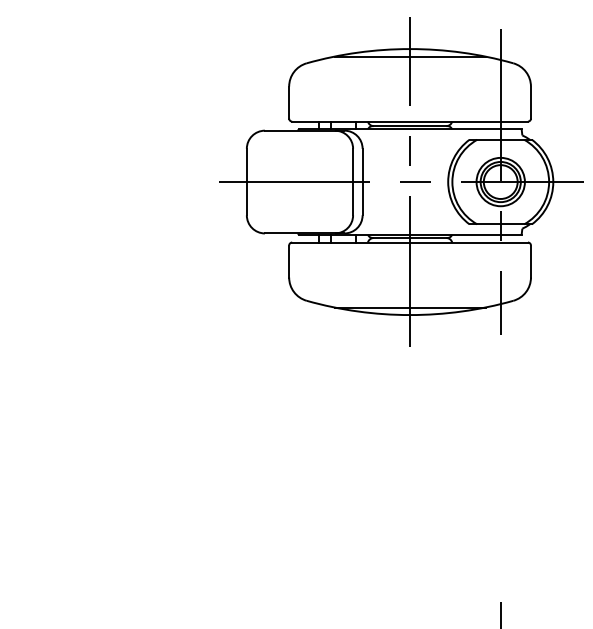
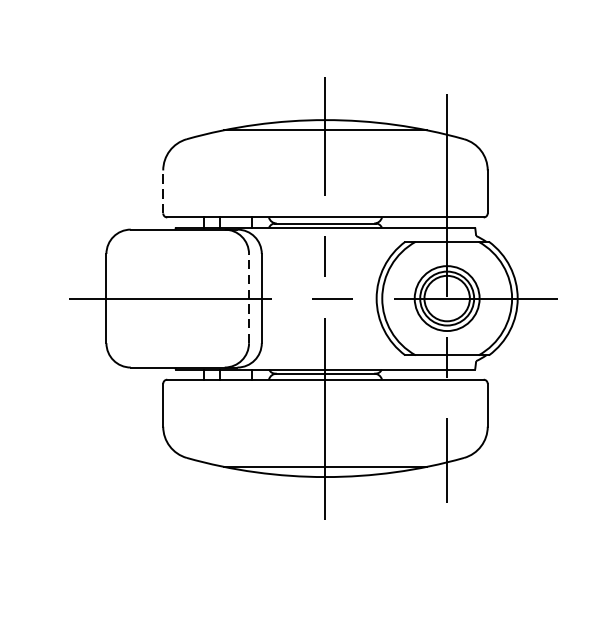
line: (289, 102) -> (163, 191), solid -> dashed
line: (353, 181) -> (249, 297), solid -> dashed

